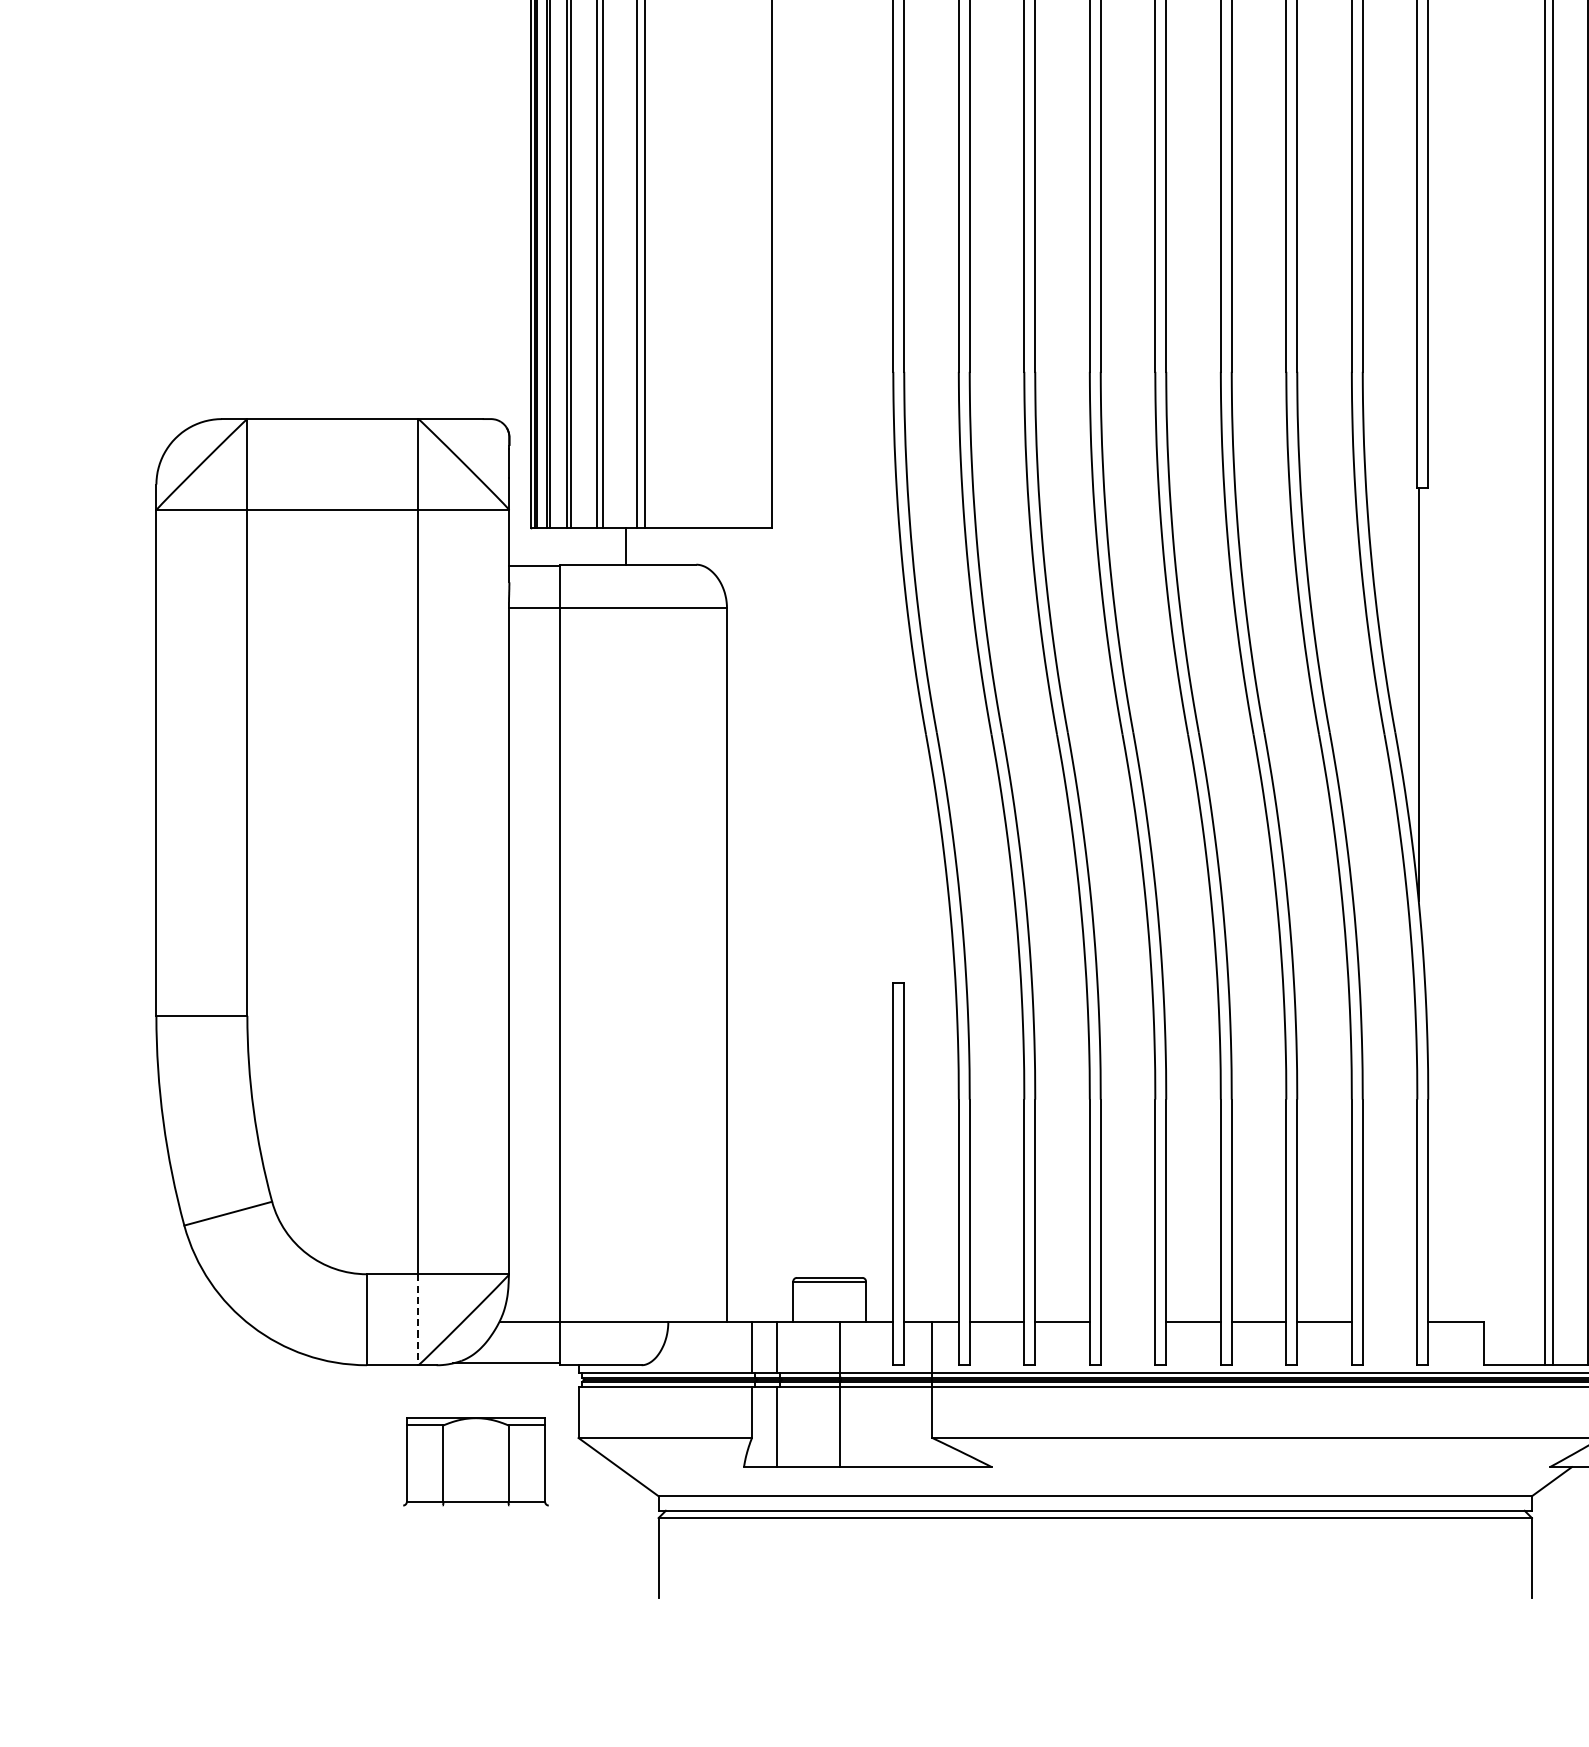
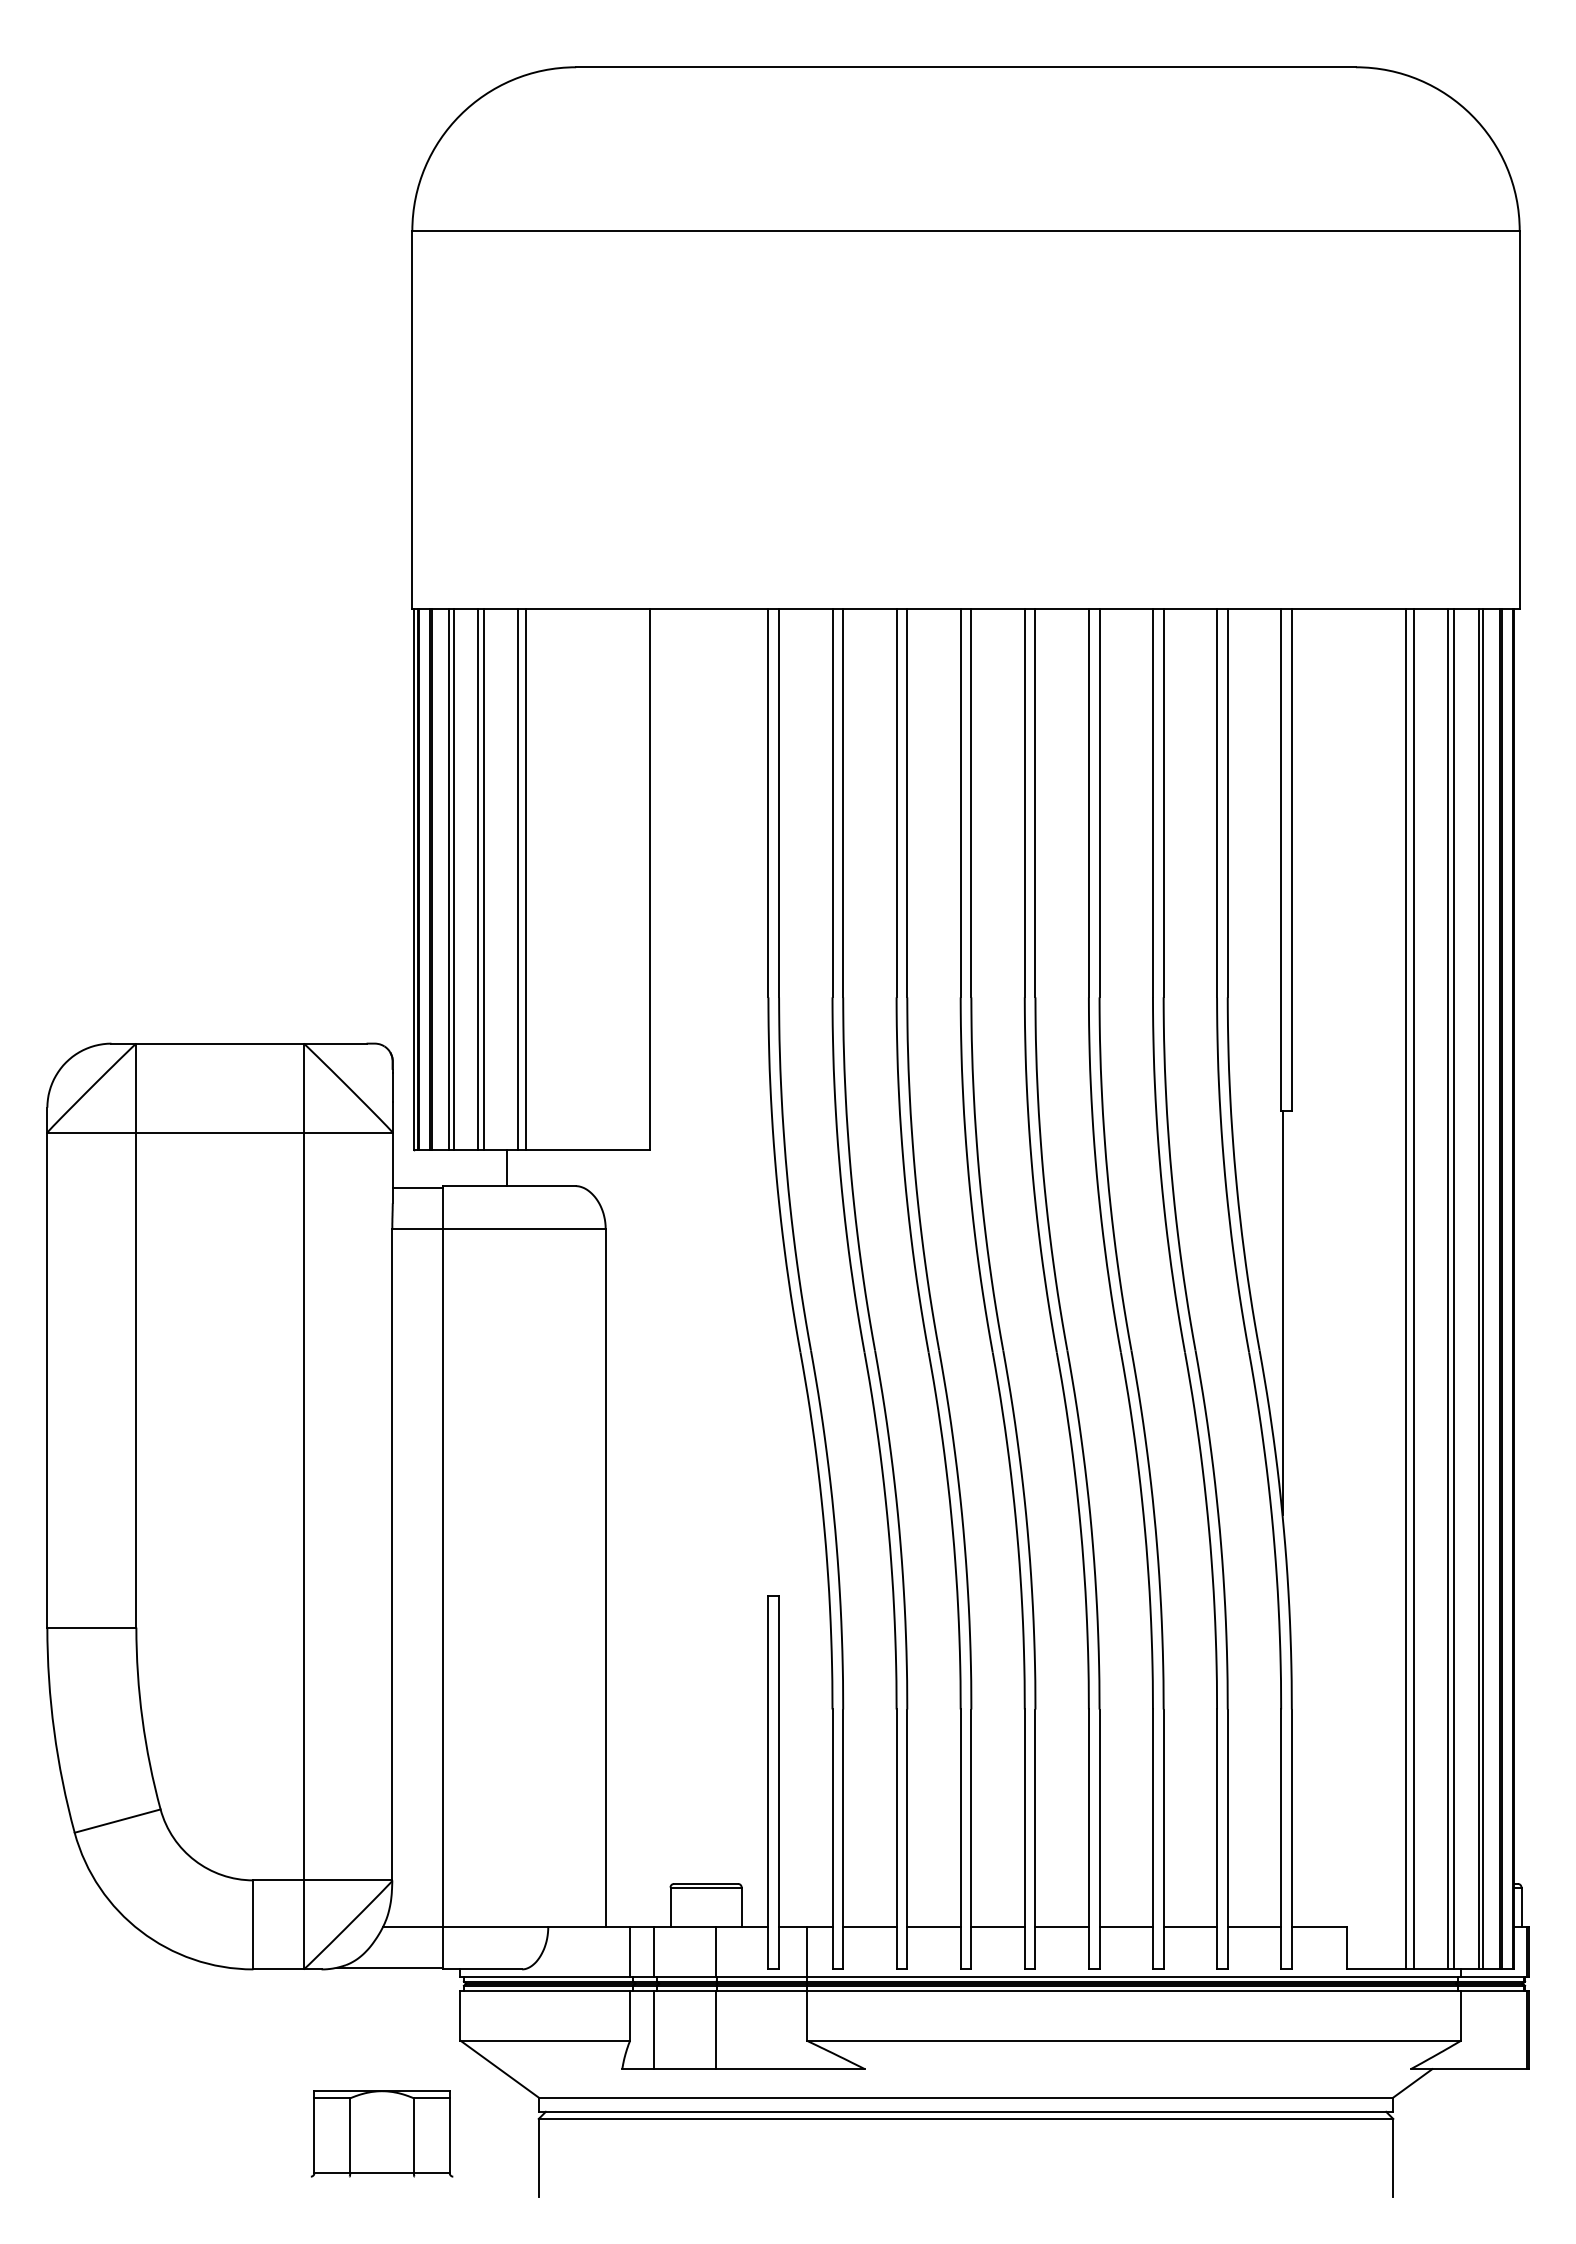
line: (418, 1319) -> (303, 1924), dashed -> solid
line: (1127, 1321) -> (997, 1926), added
line: (1390, 1321) -> (1254, 1926), added
part: (475, 1461) -> (381, 2133), moved

